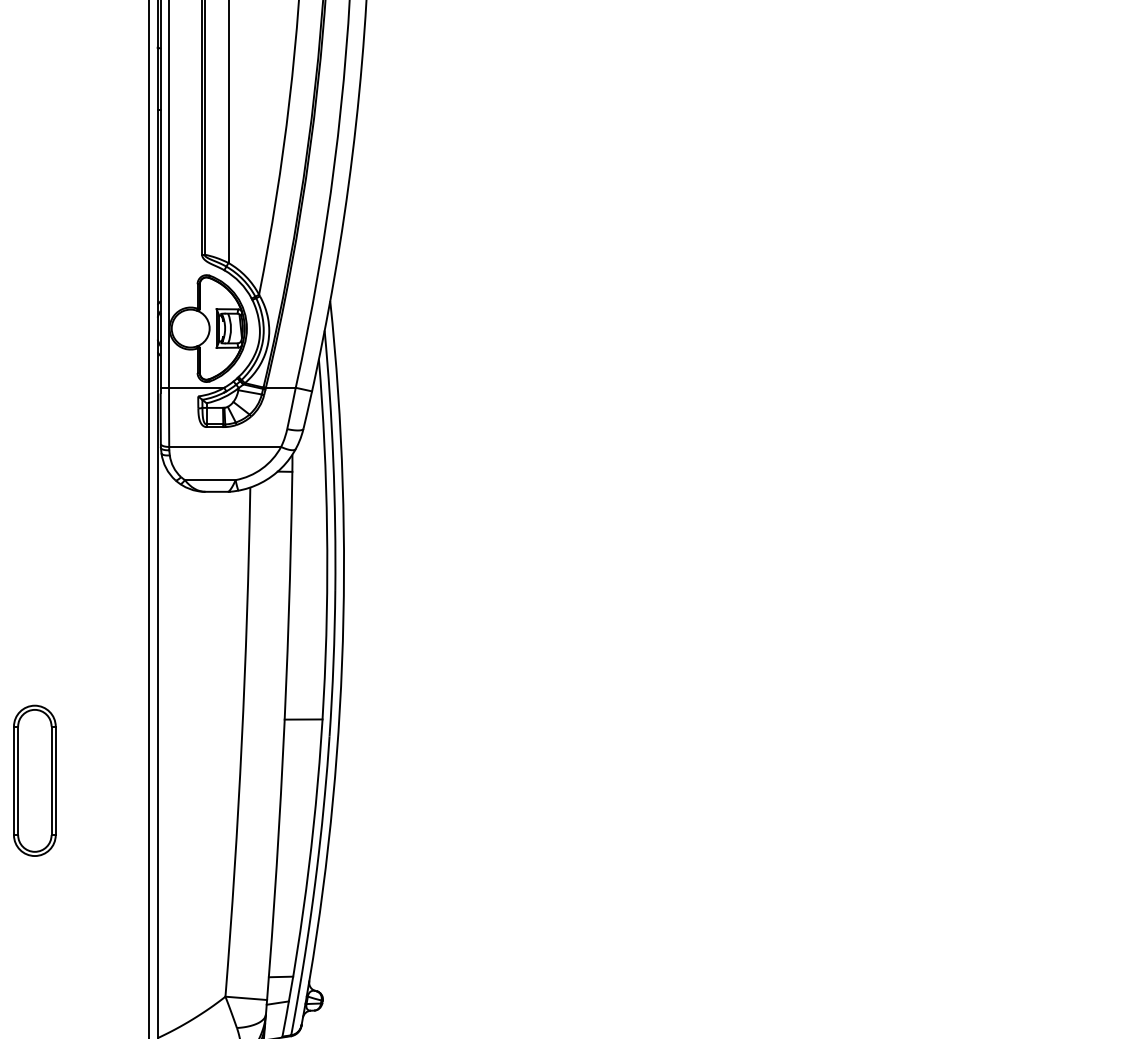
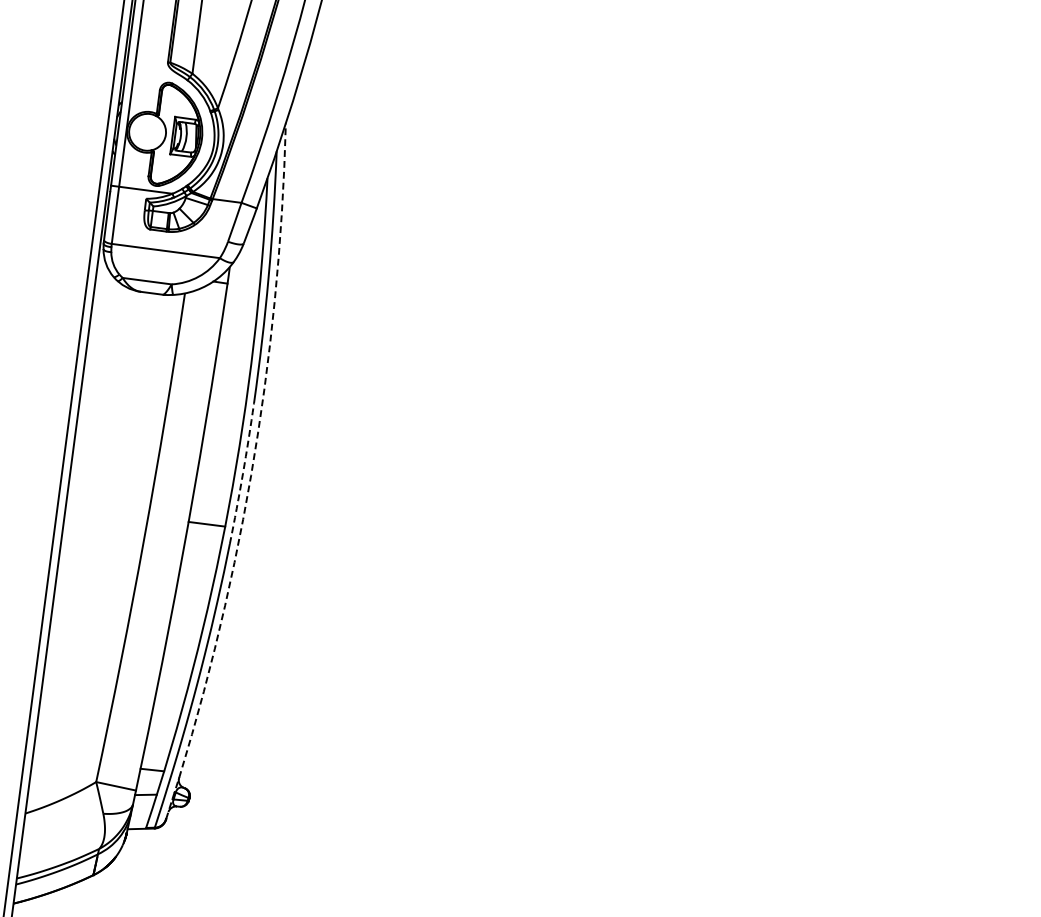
arc: (333, 663) -> (242, 473), solid -> dashed
arc: (342, 664) -> (251, 476), solid -> dashed

